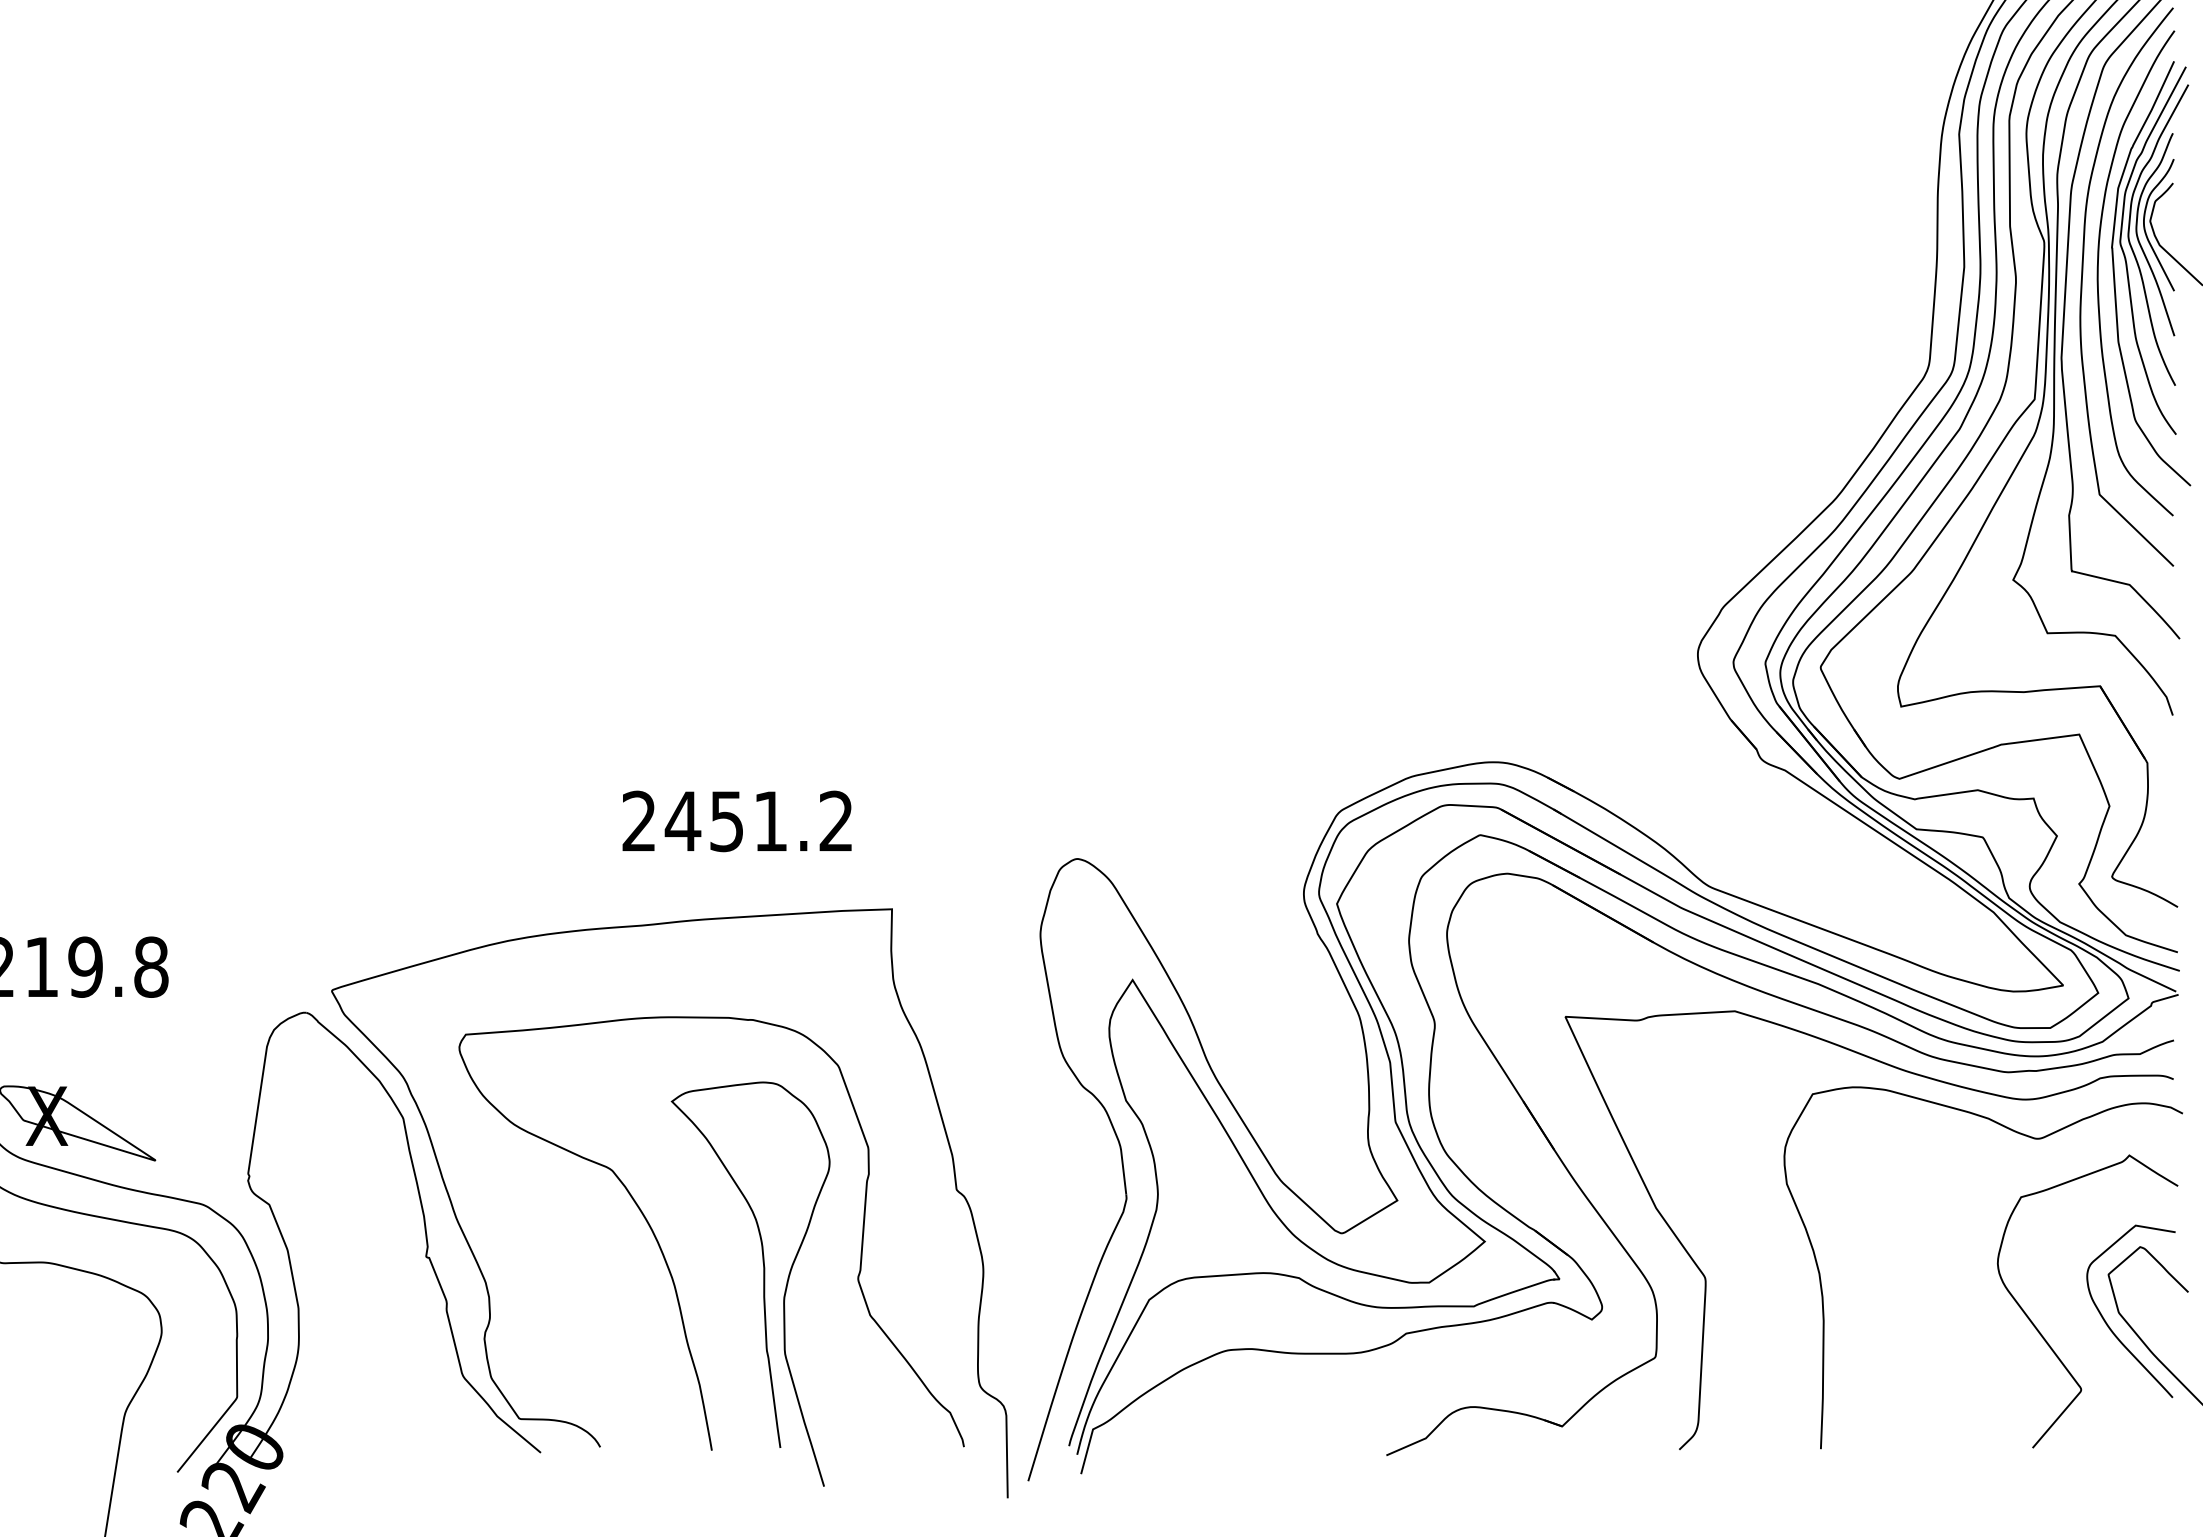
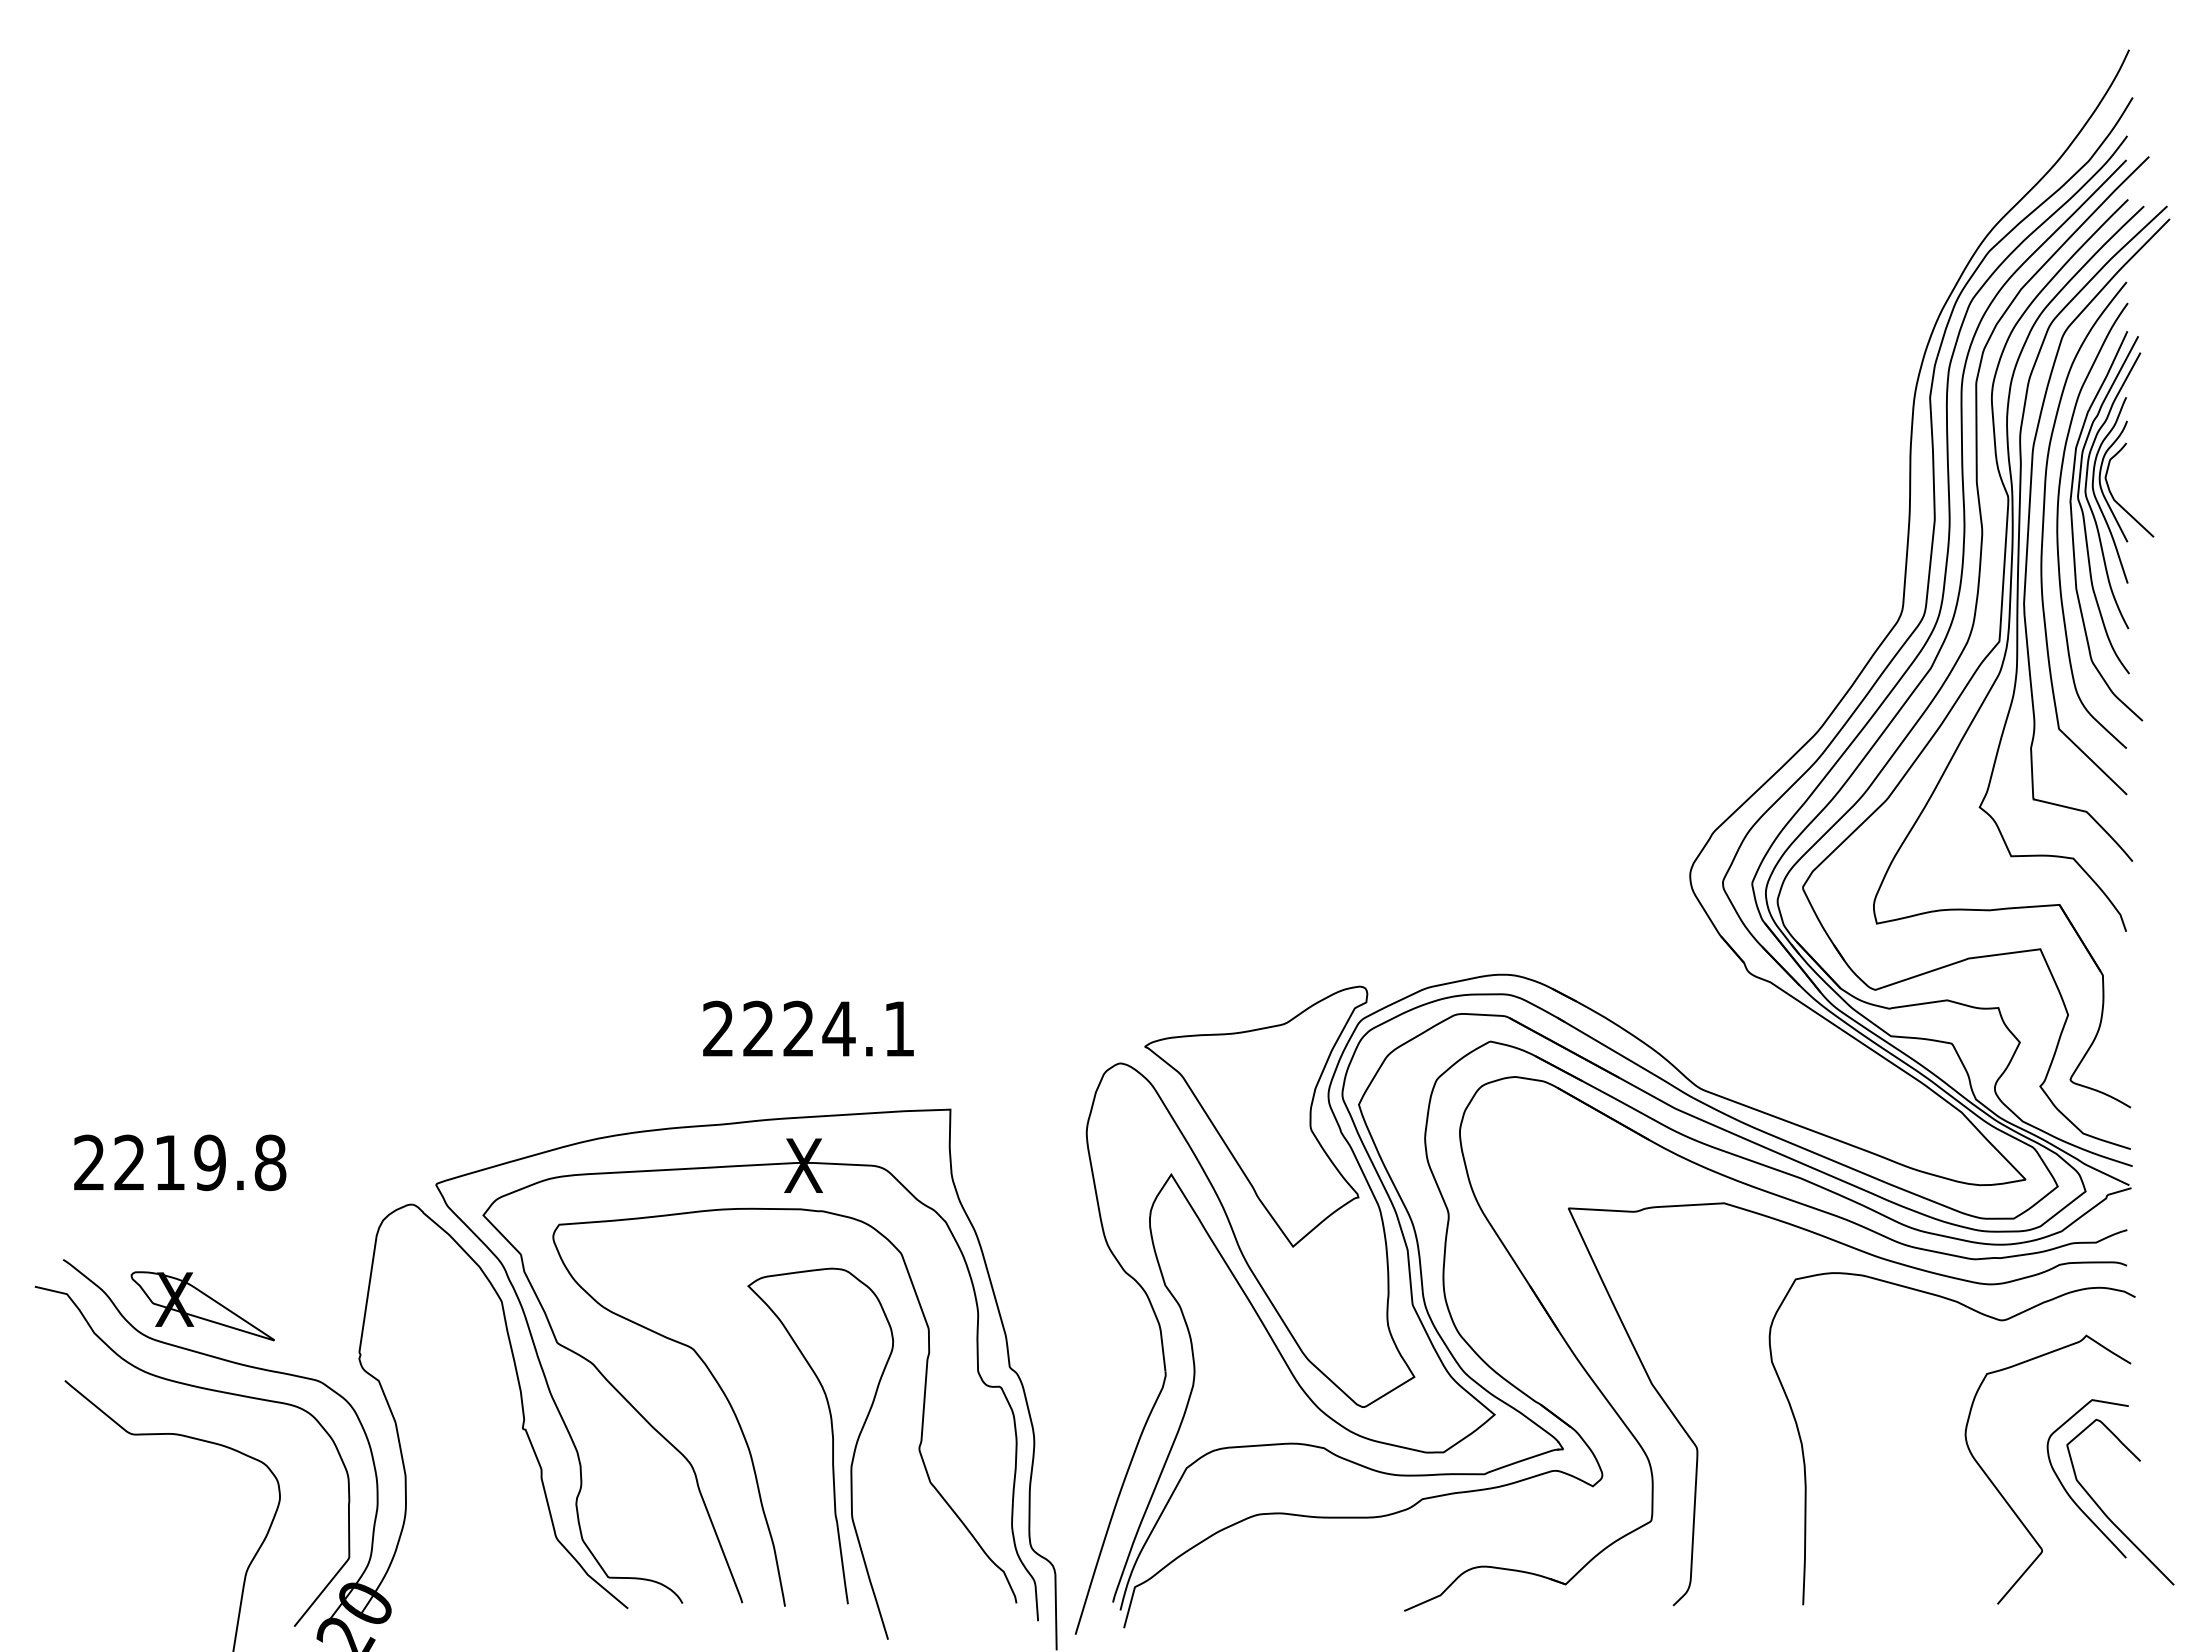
text: (758, 820) -> (827, 1028), 2451.2 -> 2224.1
part: (1225, 916) -> (1256, 1116), added
part: (602, 1286) -> (684, 1455), added

